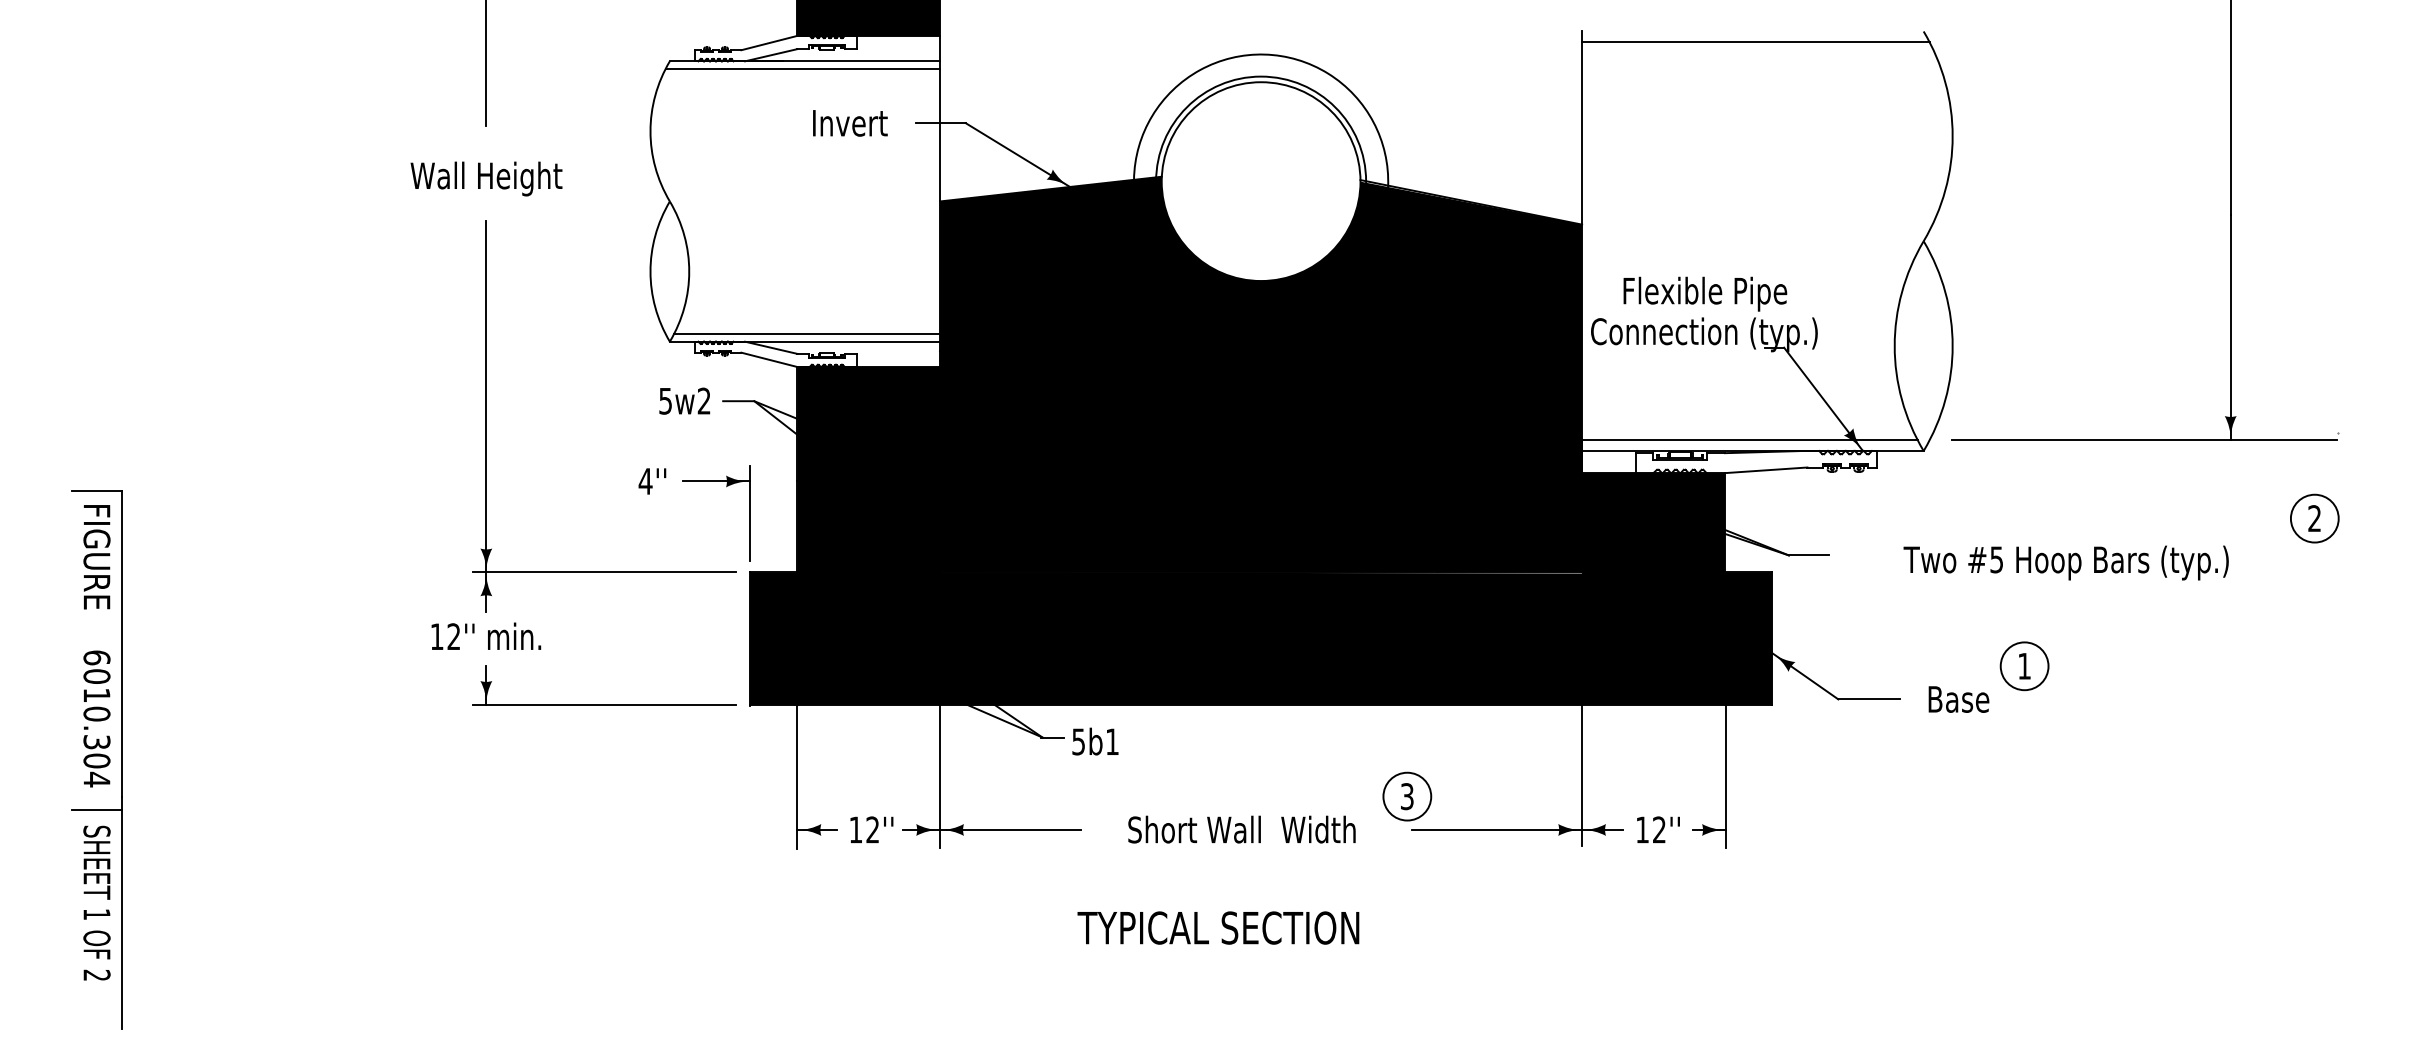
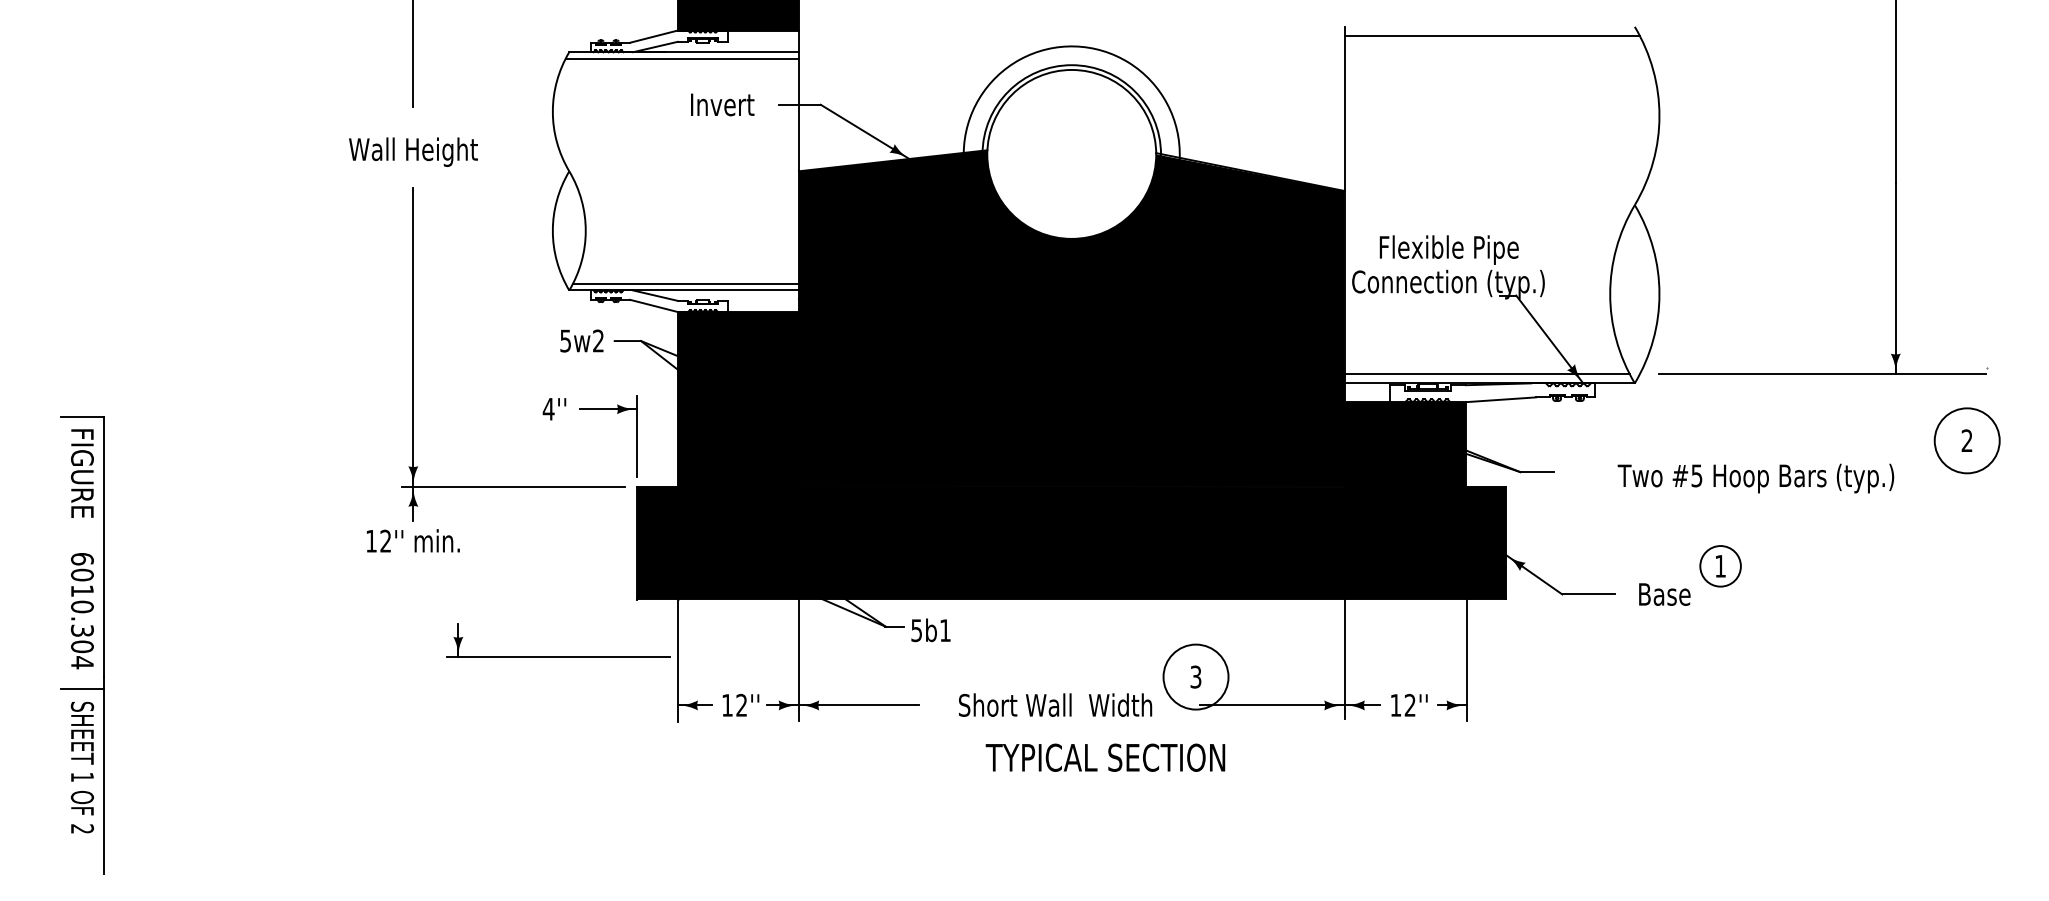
circle: (2313, 518) -> (1966, 440), size x1.6
part: (604, 704) -> (558, 656), moved
circle: (1406, 795) -> (1195, 676), size x1.6
text: (1218, 927) -> (1105, 757), moved

